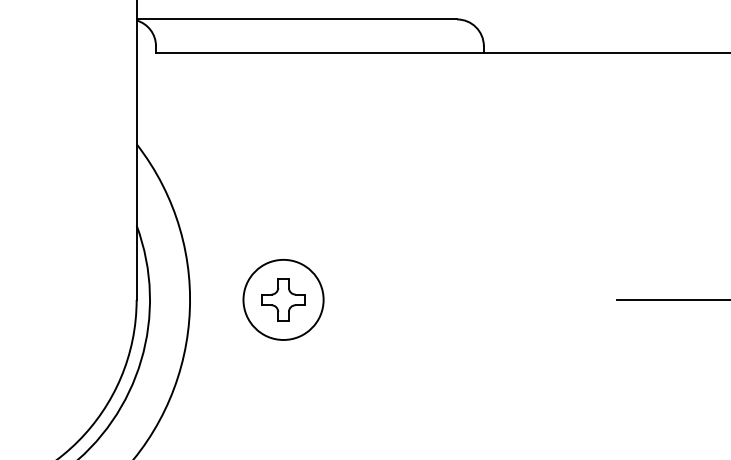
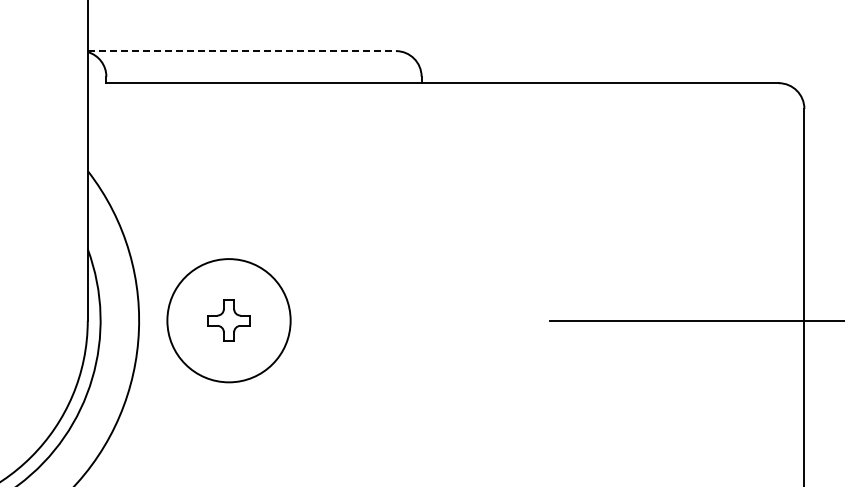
line: (297, 19) -> (242, 51), solid -> dashed
circle: (283, 299) -> (228, 320), size x1.6

